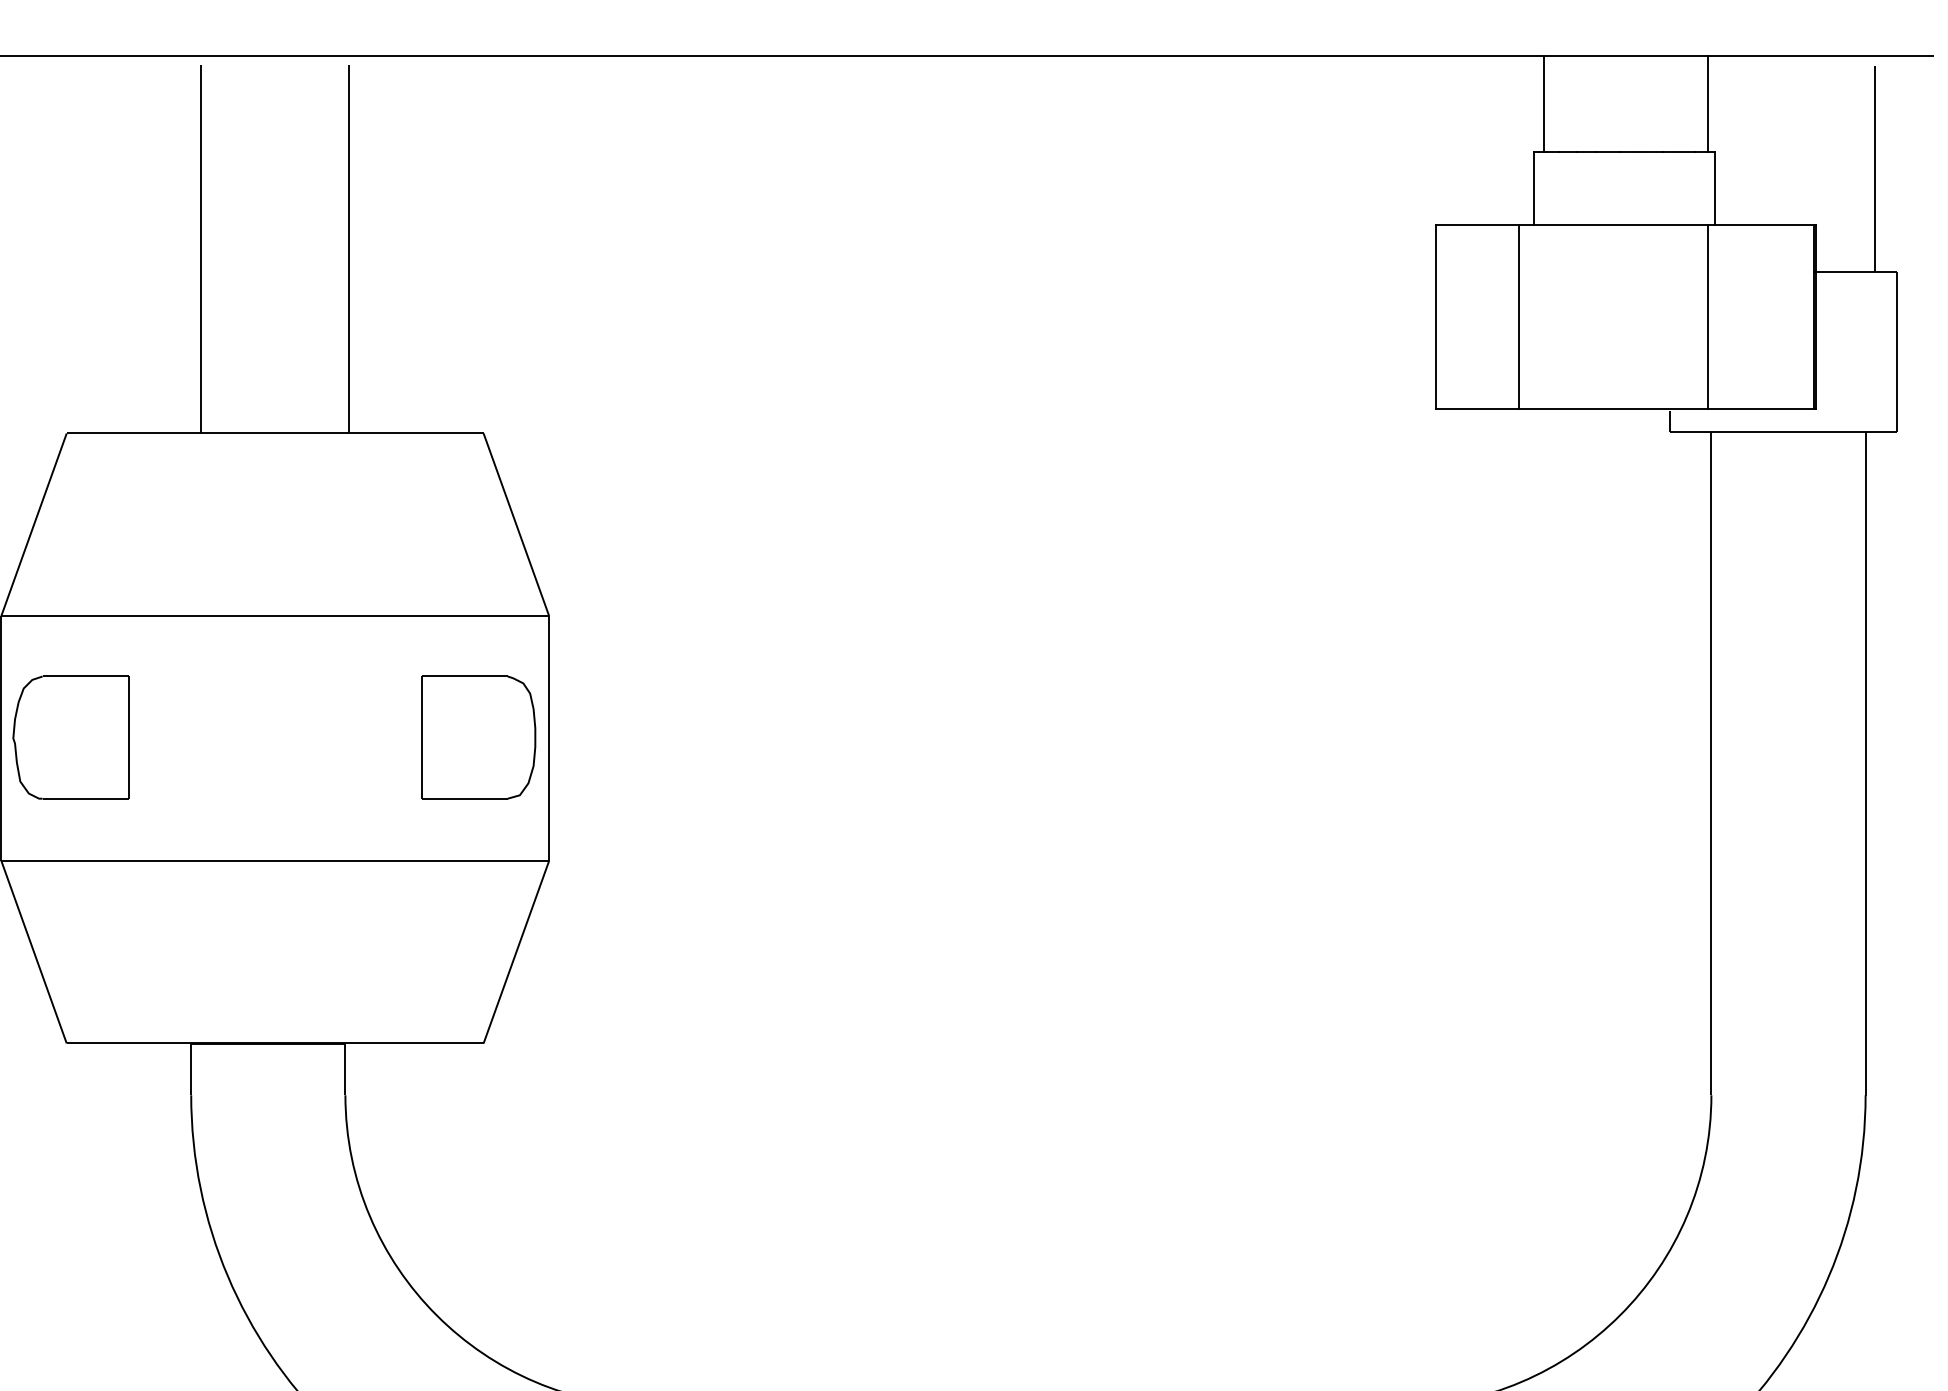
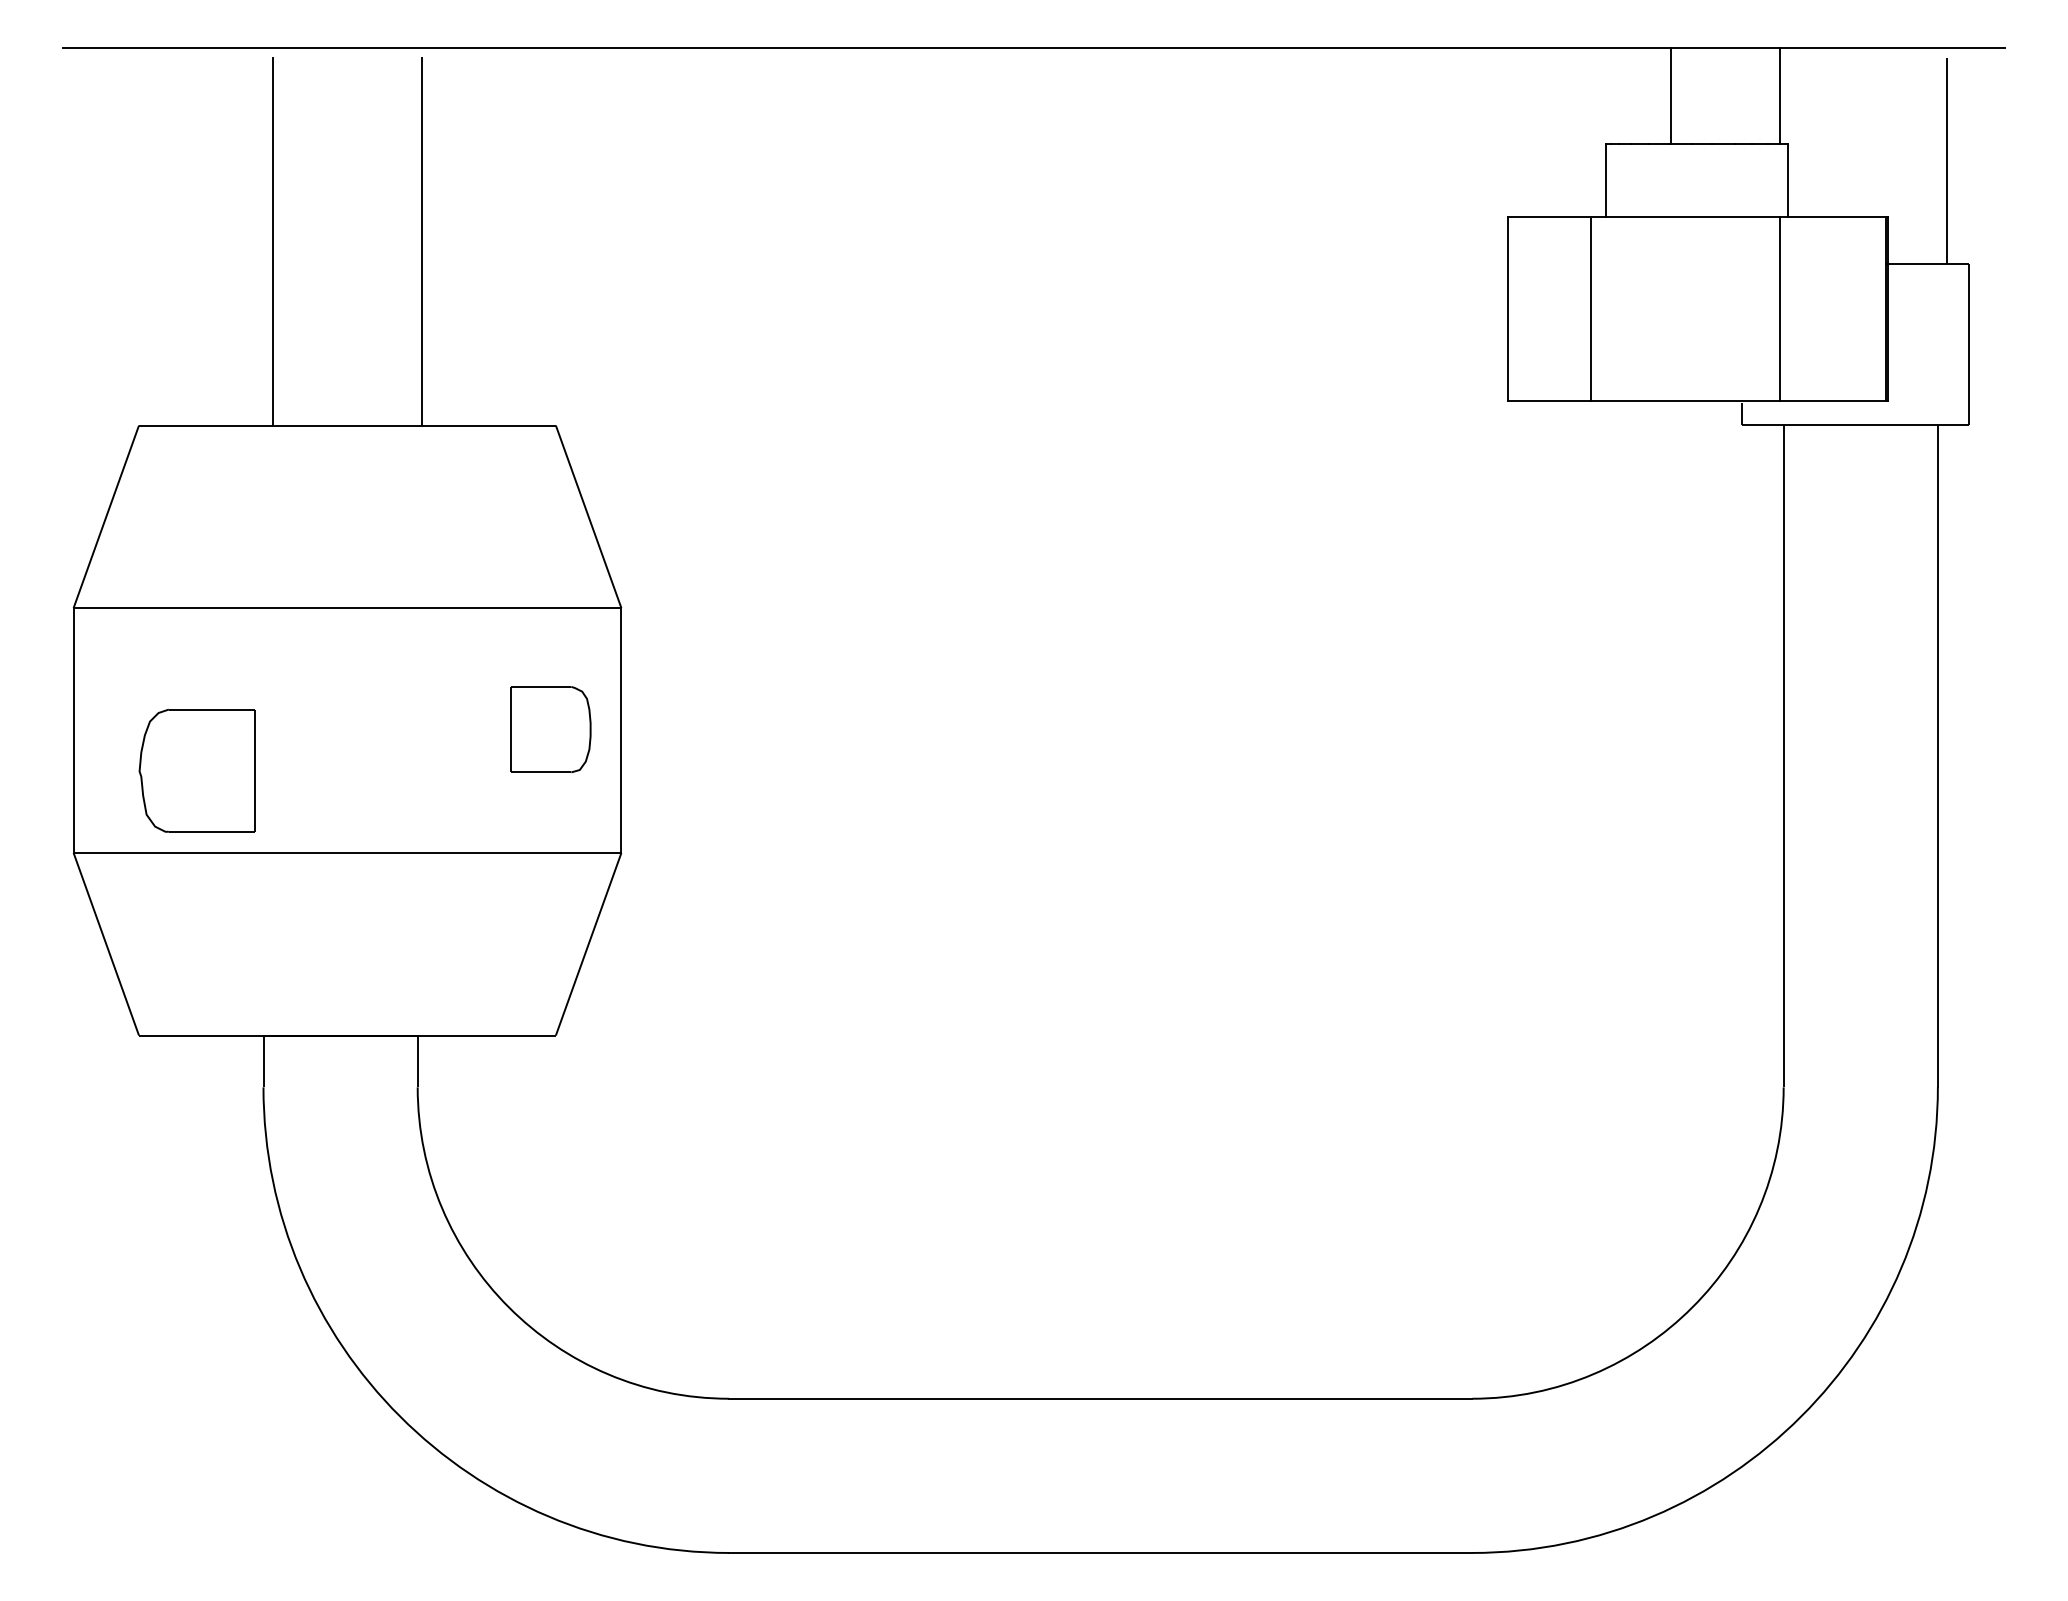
line: (1544, 104) -> (1671, 96), moved
part: (70, 737) -> (196, 770), moved
part: (478, 737) -> (550, 729), size x0.7

